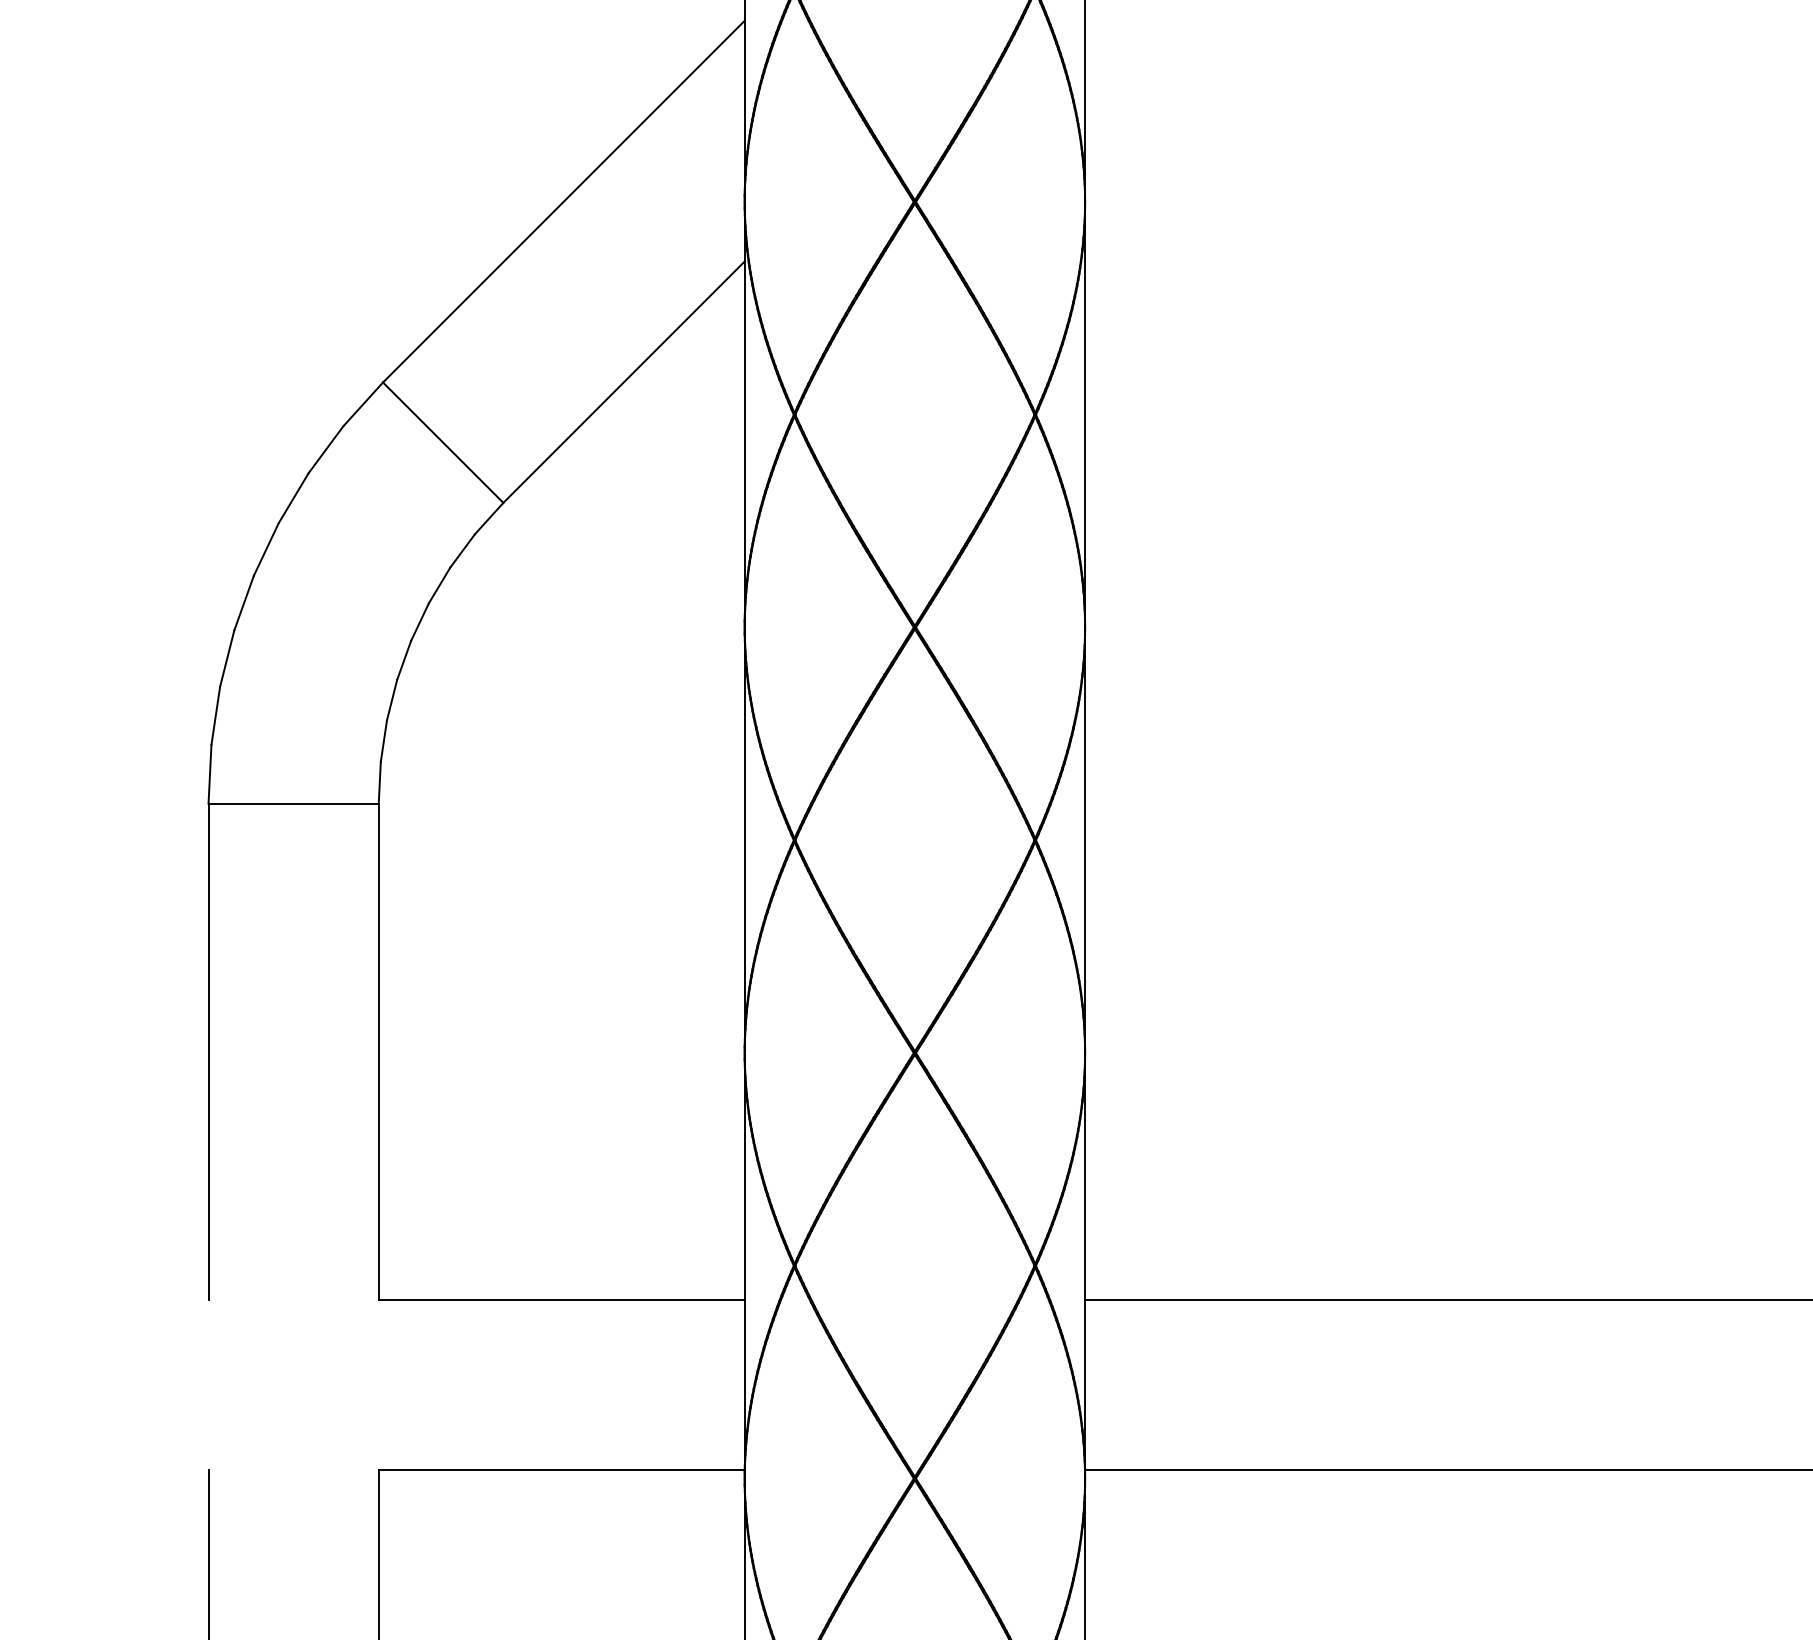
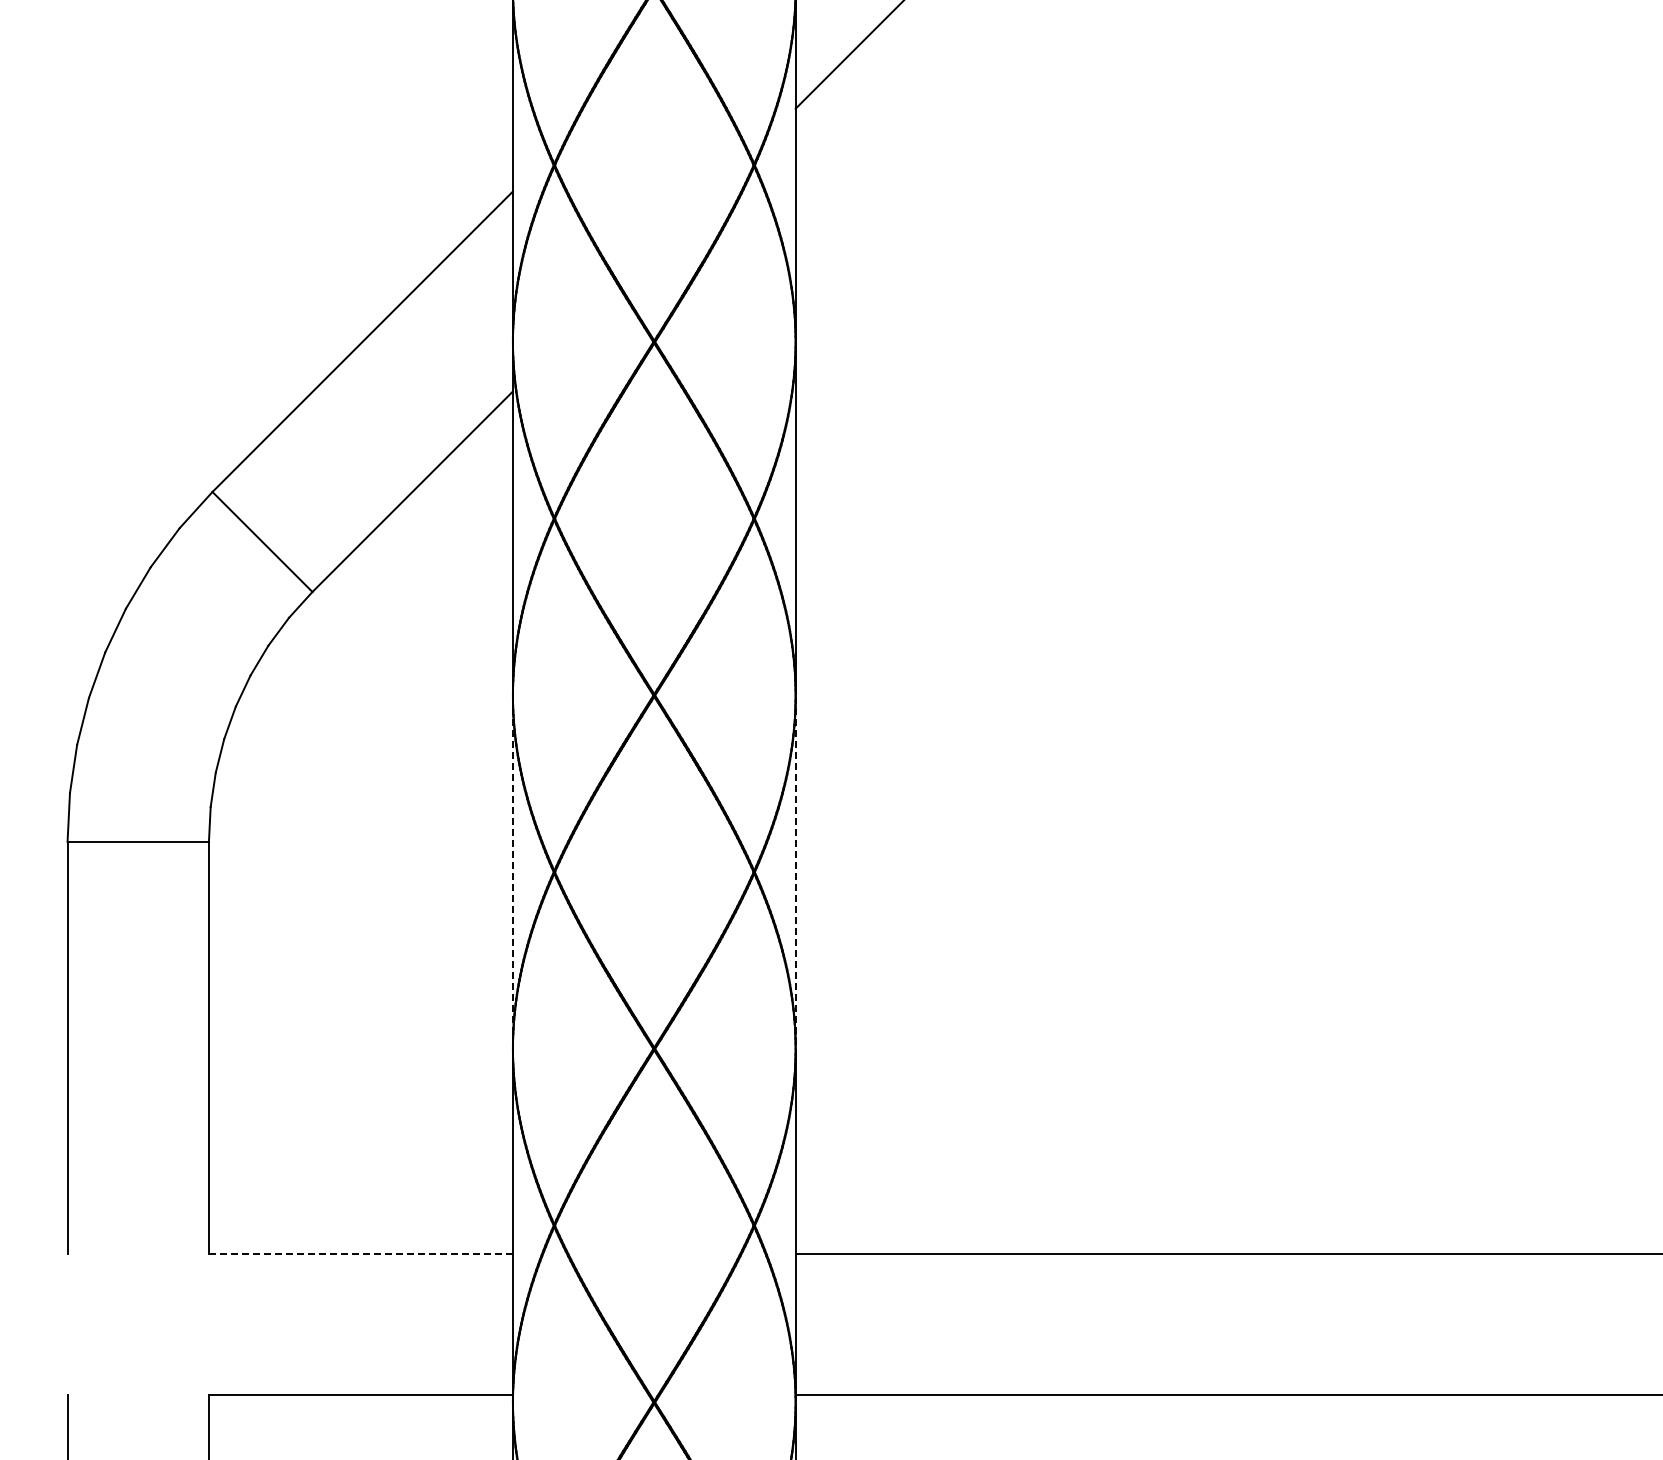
line: (744, 840) -> (512, 872), solid -> dashed
line: (1084, 840) -> (795, 872), solid -> dashed
line: (561, 1299) -> (360, 1253), solid -> dashed

